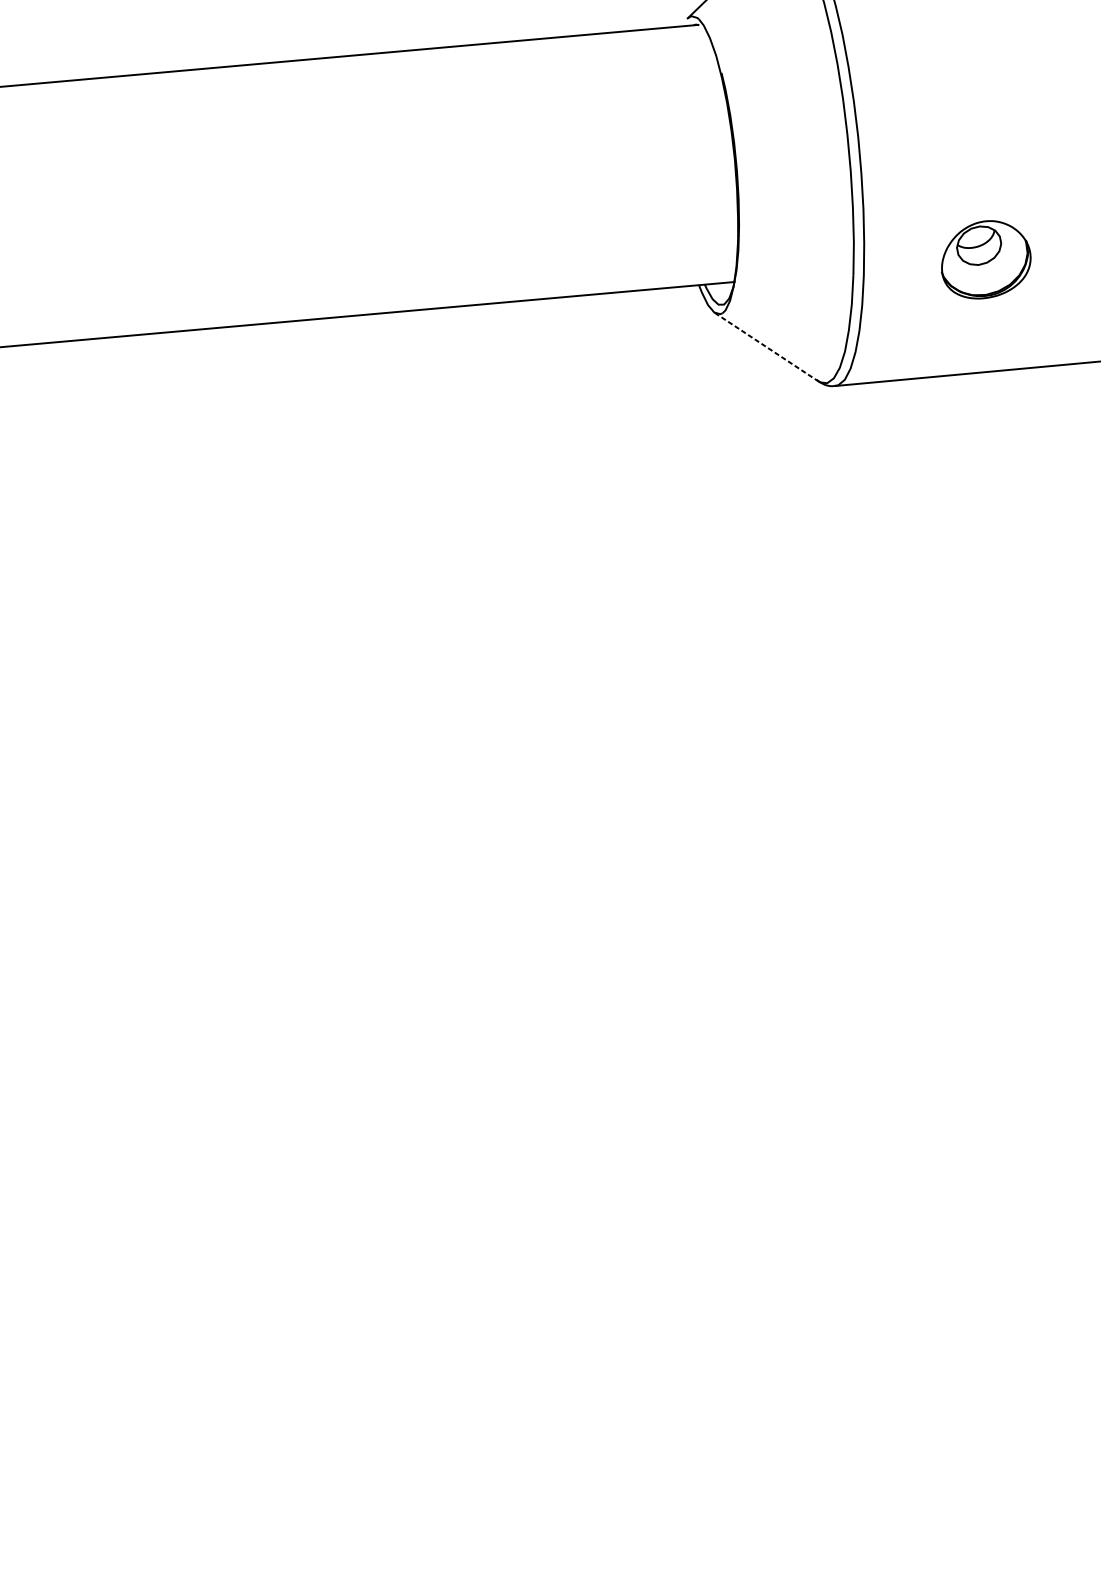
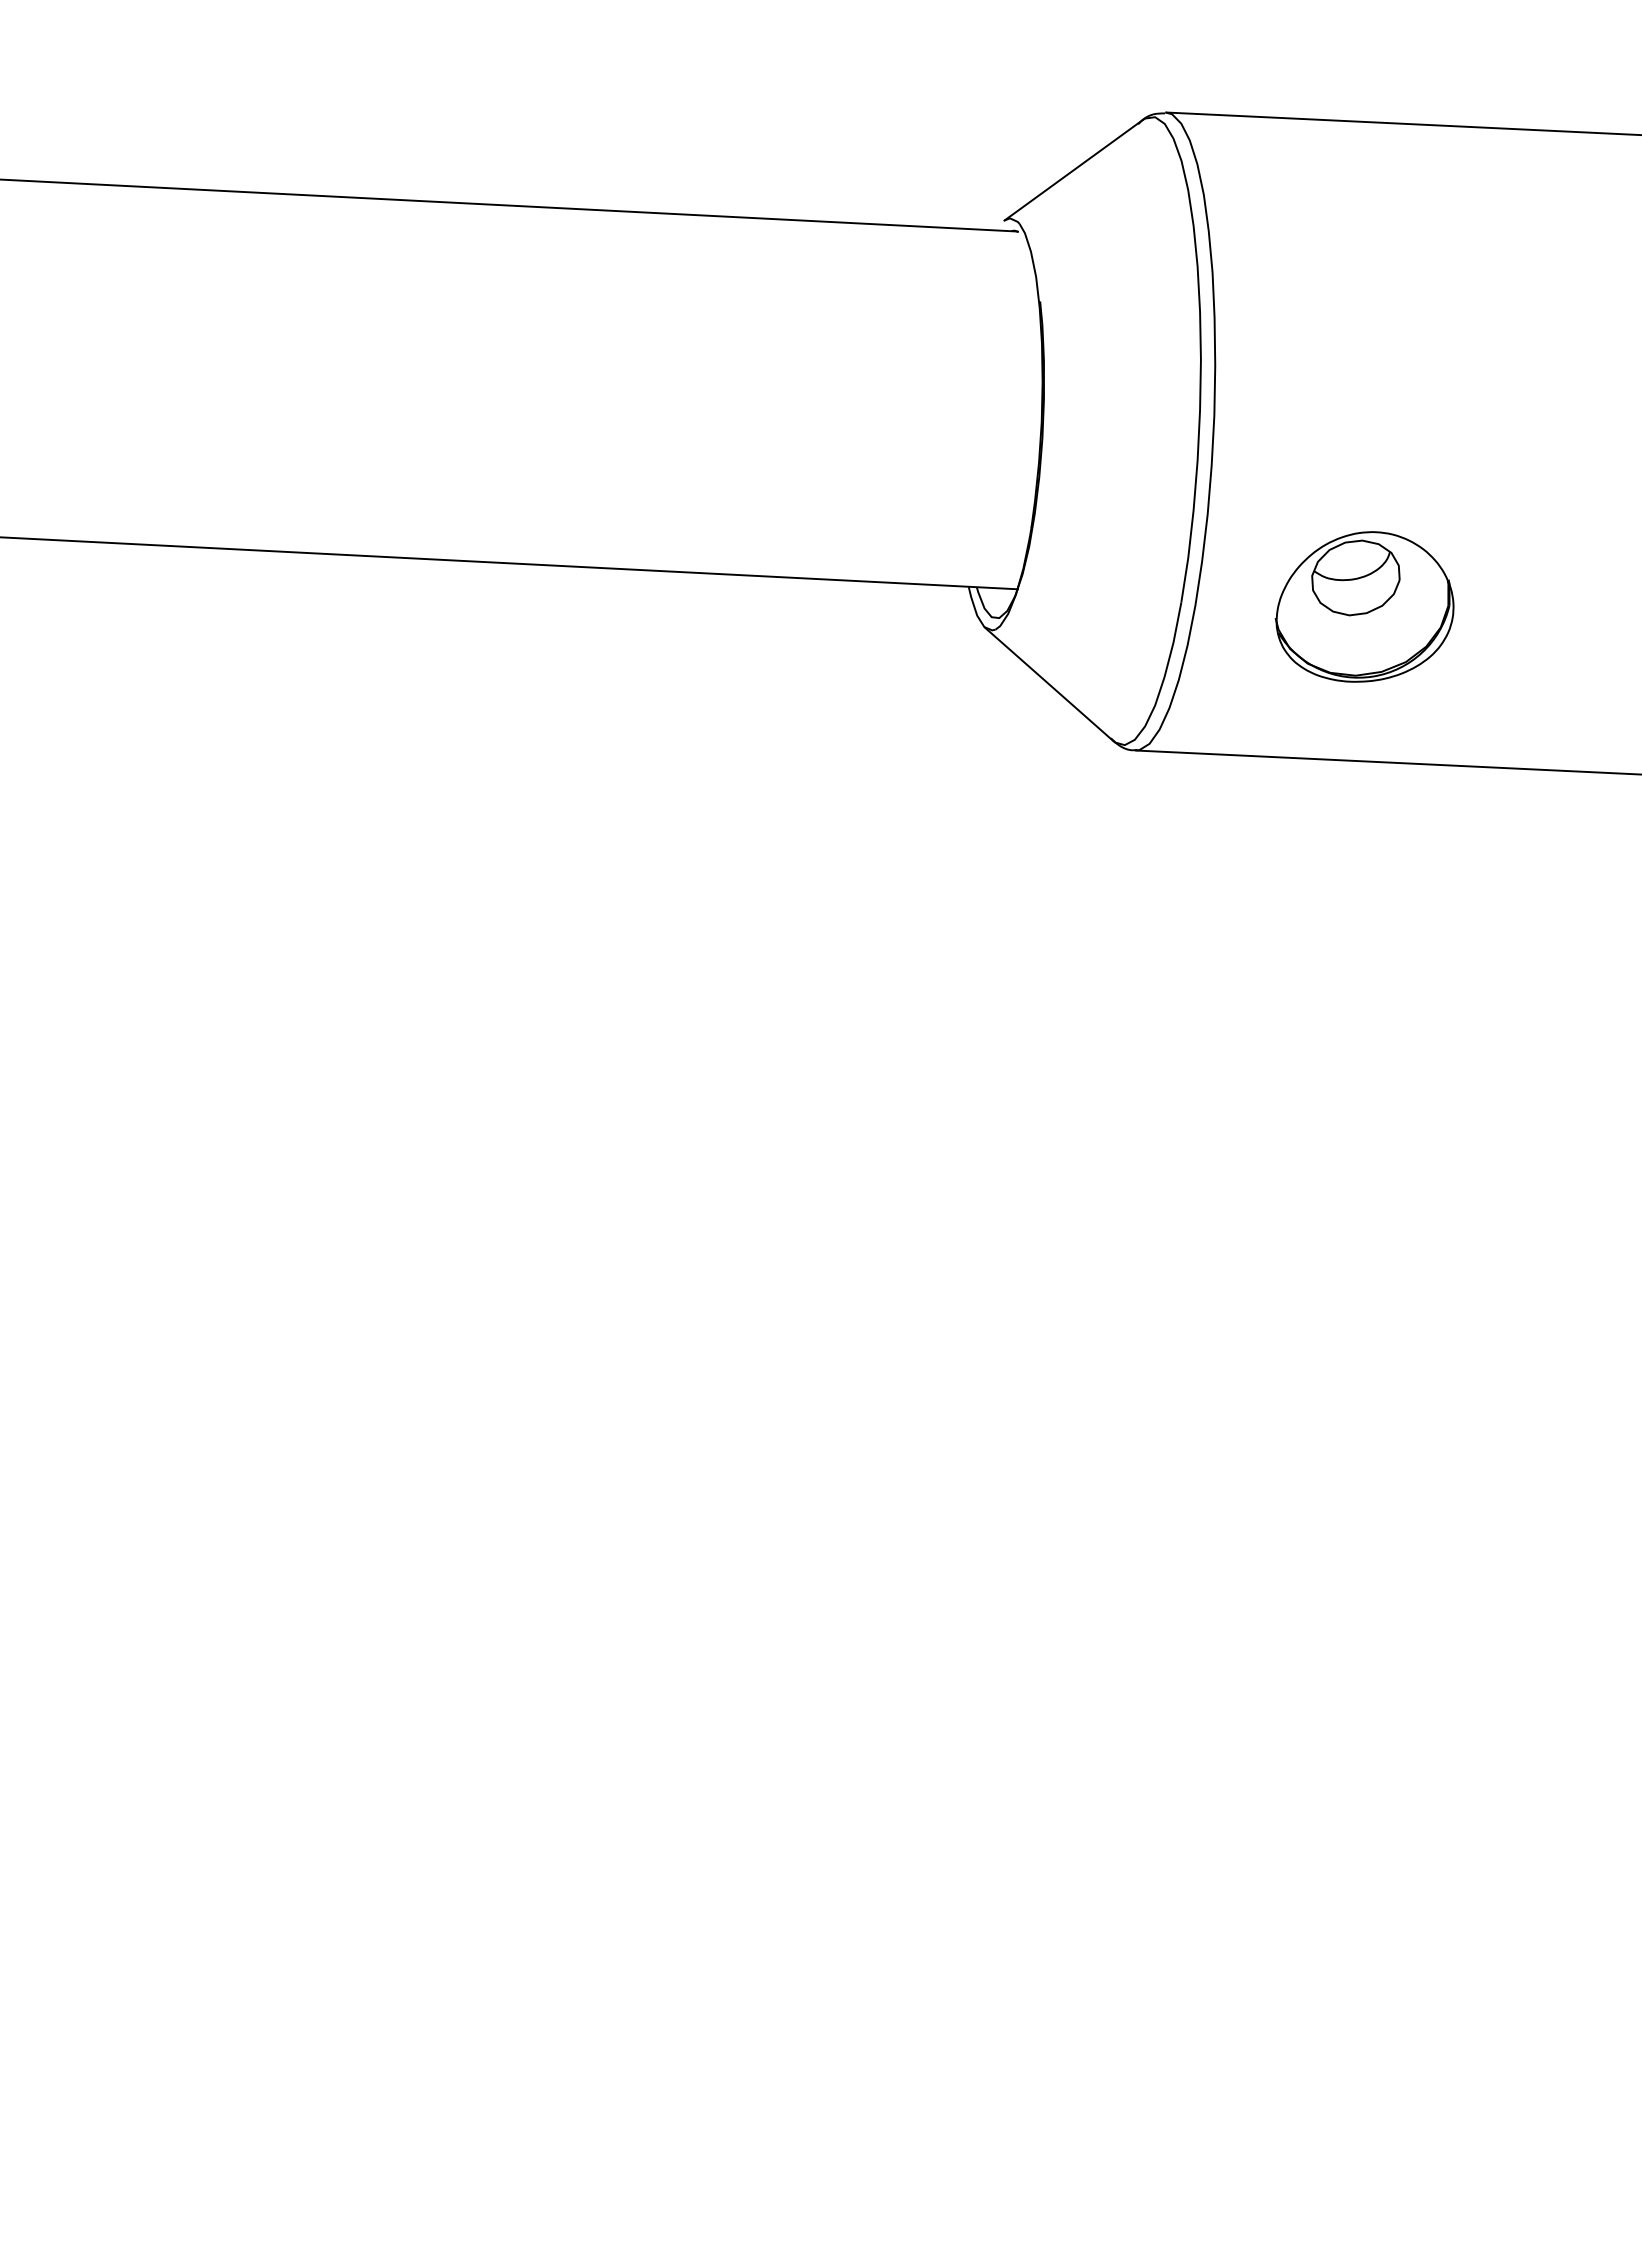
part: (985, 259) -> (1364, 606), size x1.43
line: (766, 347) -> (1049, 684), dashed -> solid

